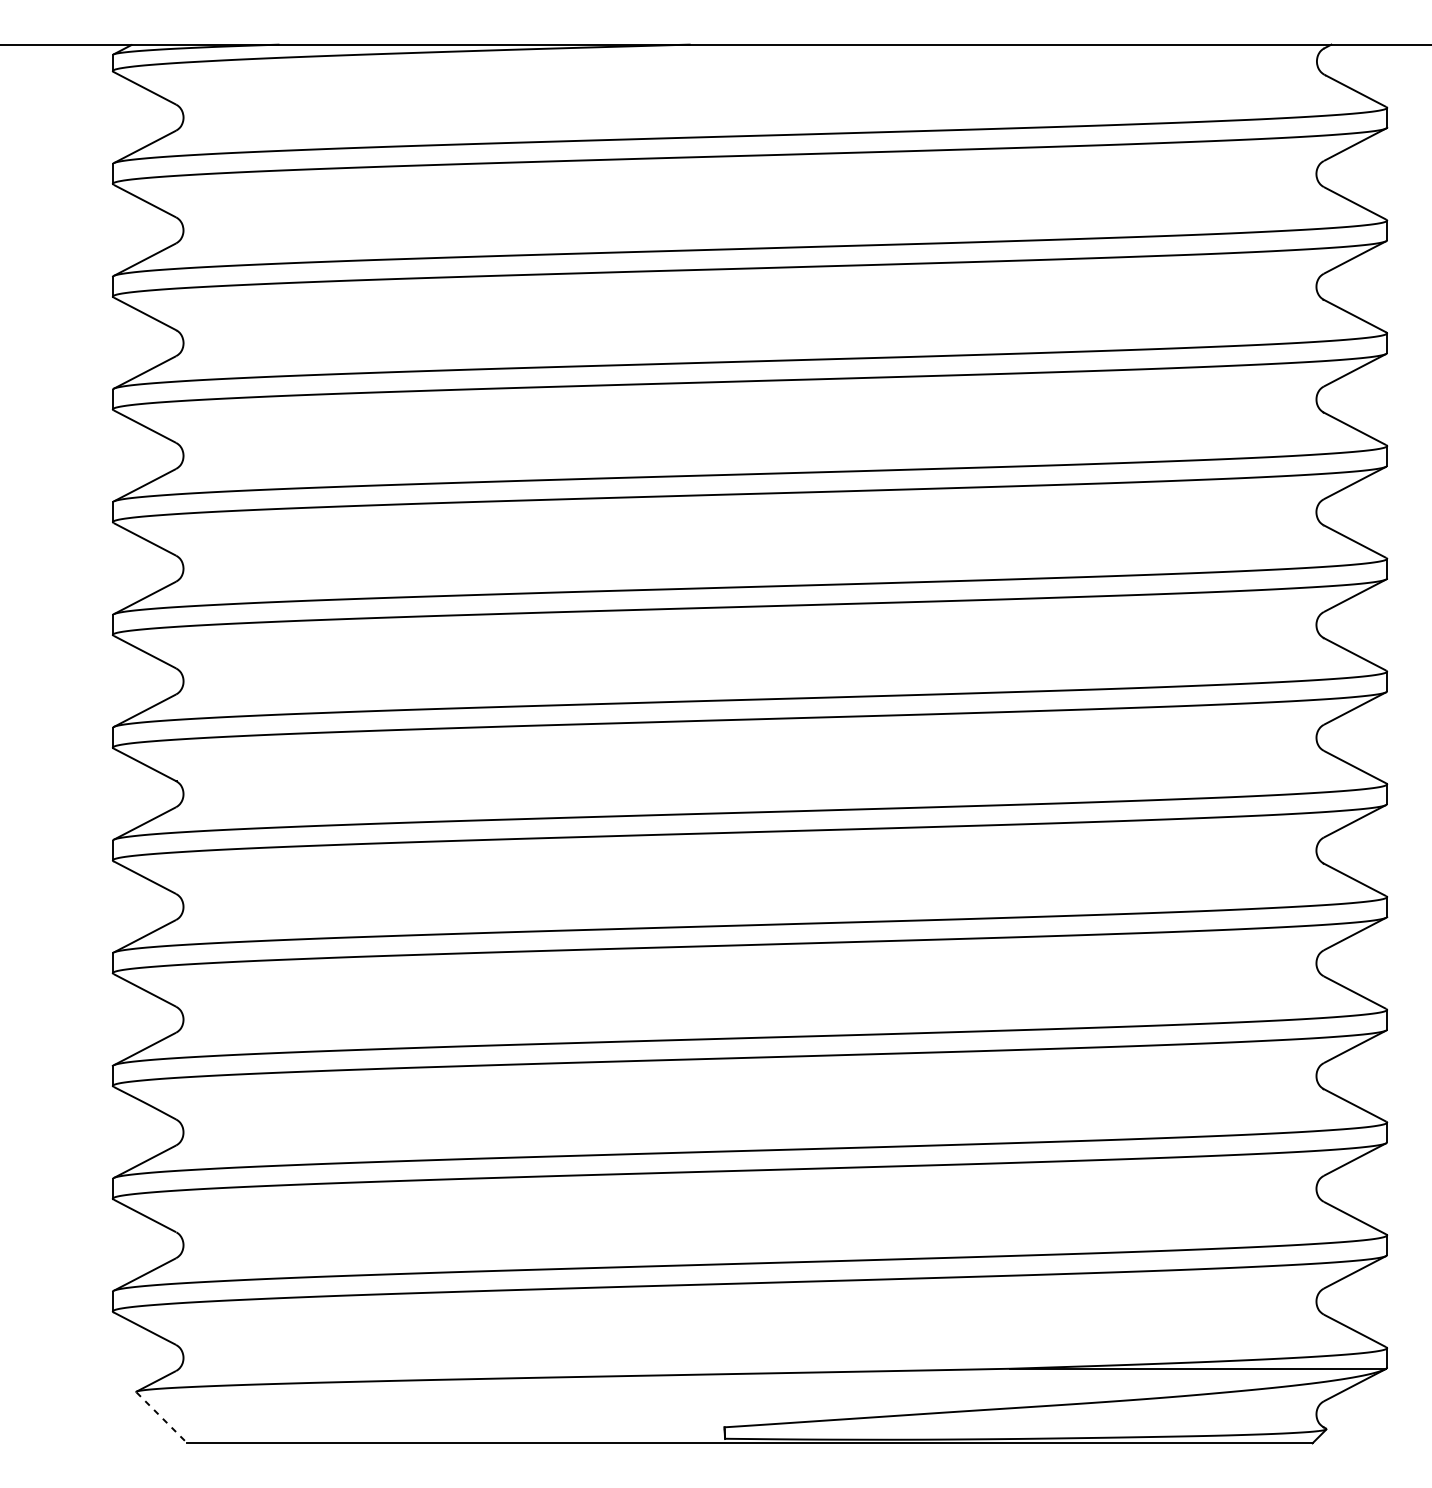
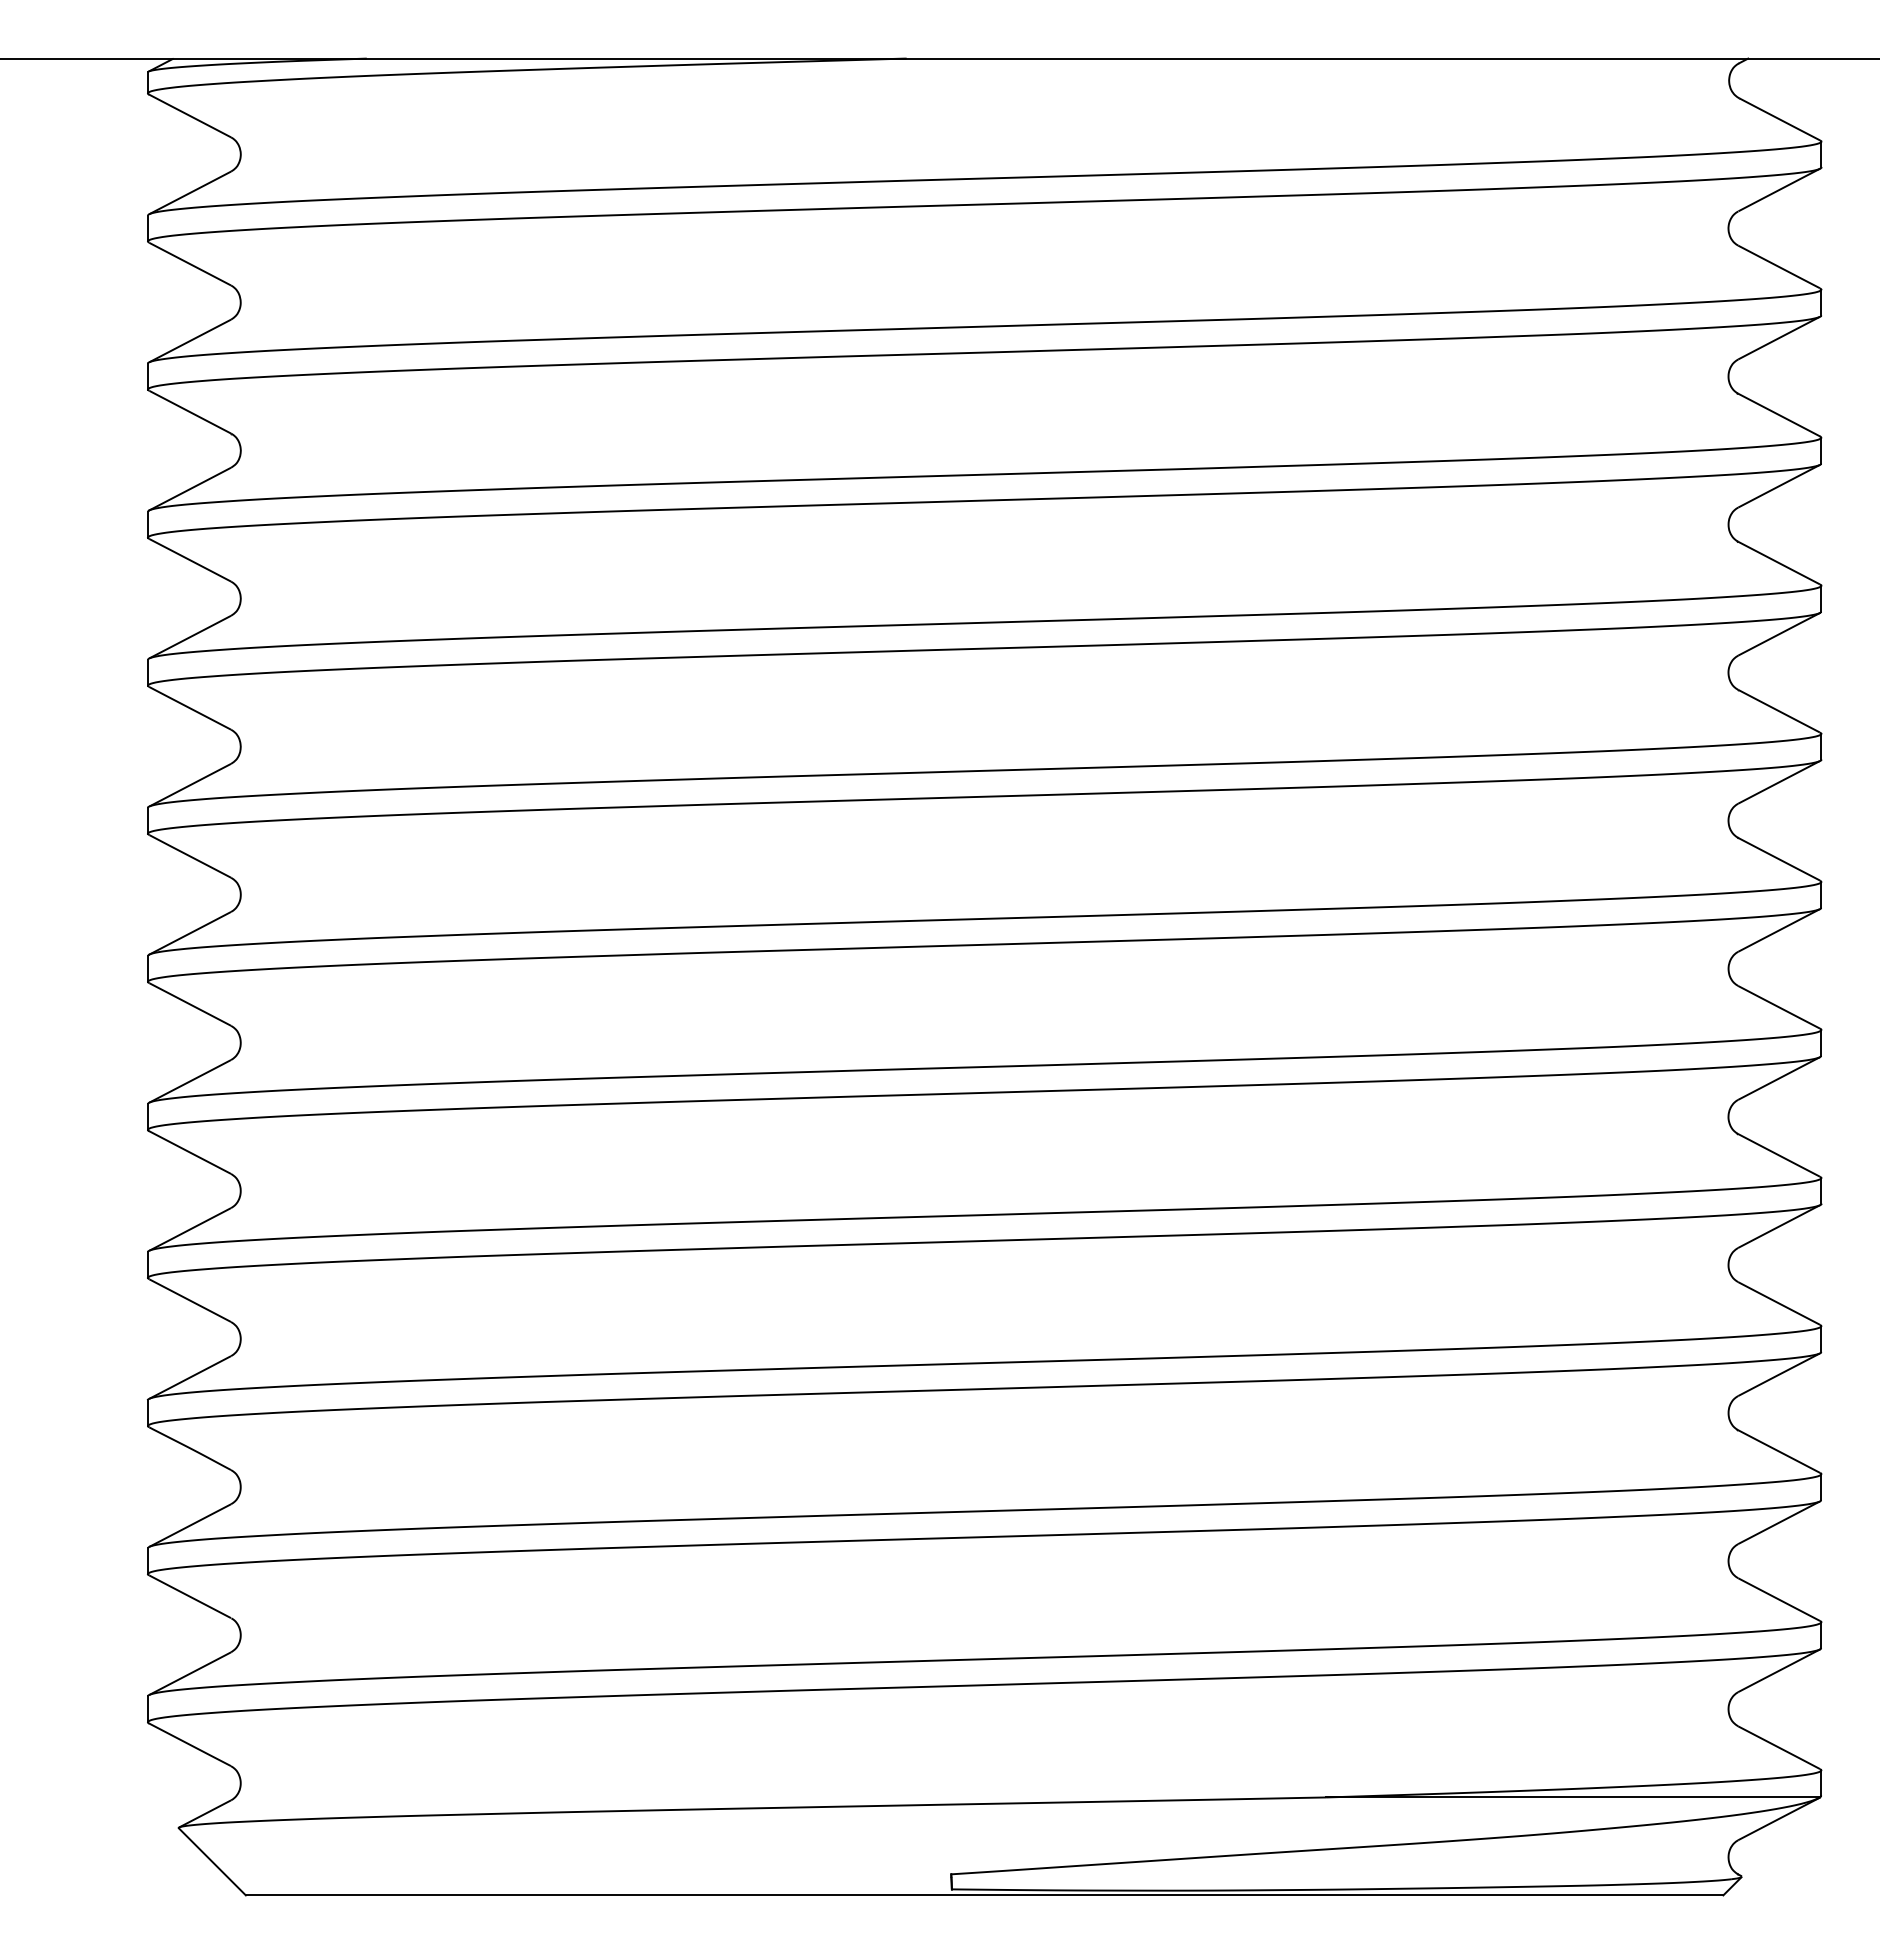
line: (162, 1418) -> (212, 1862), dashed -> solid

